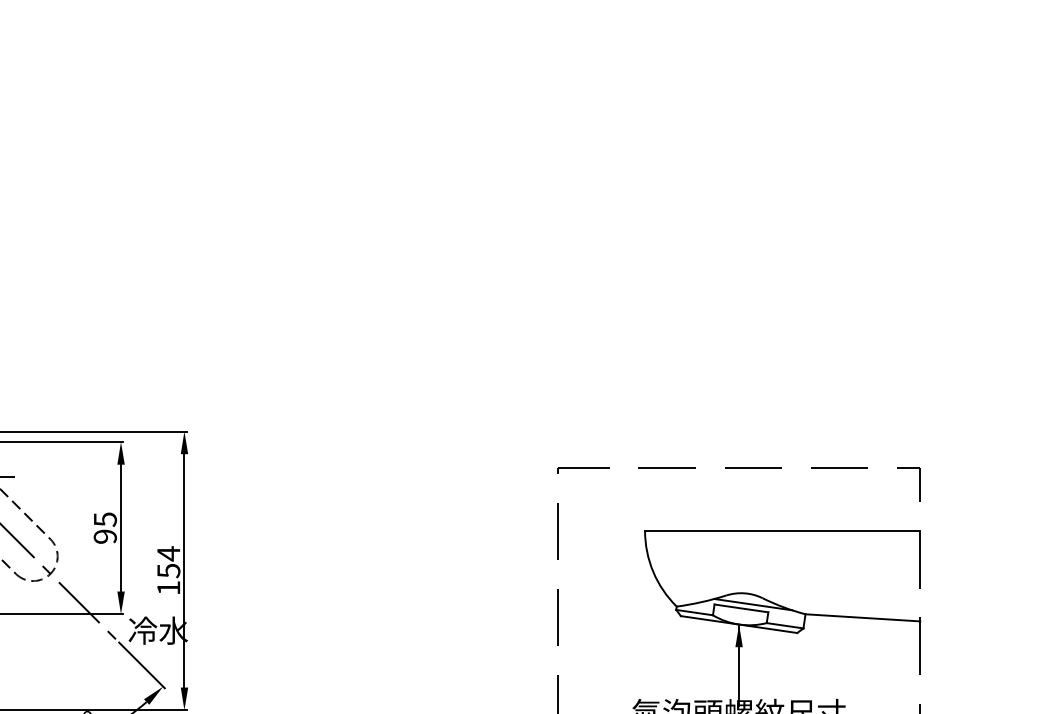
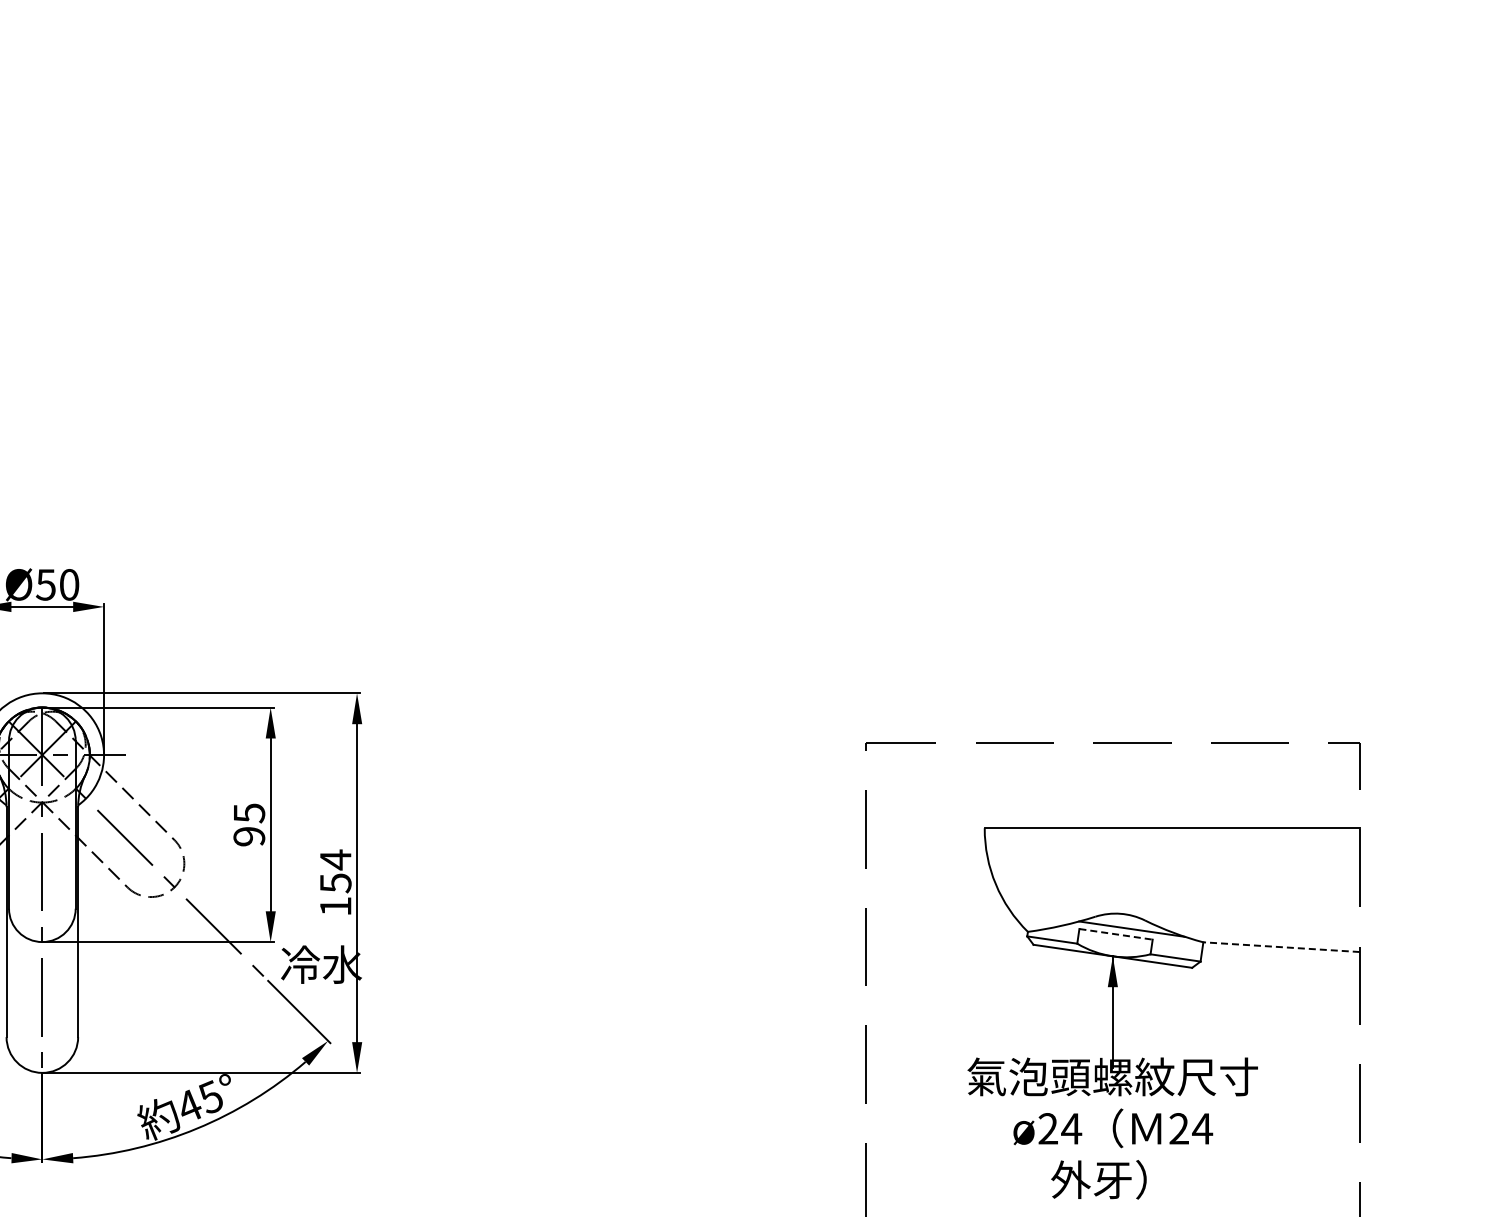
line: (741, 608) -> (1116, 934), solid -> dashed
line: (862, 618) -> (1281, 947), solid -> dashed

